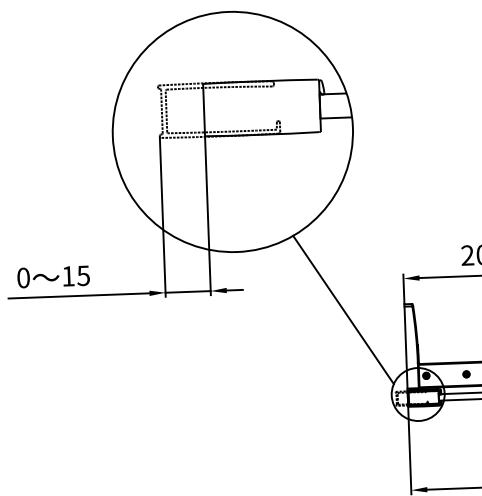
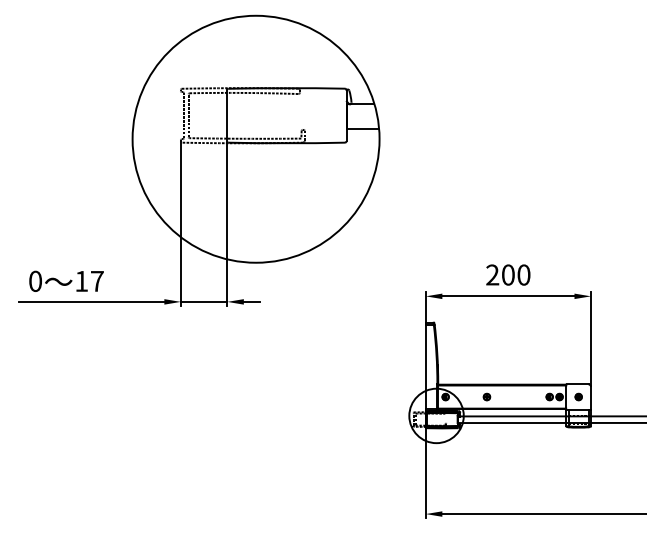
text: (82, 275) -> (96, 281), 15 -> 17
line: (343, 310) -> (362, 326), removed

